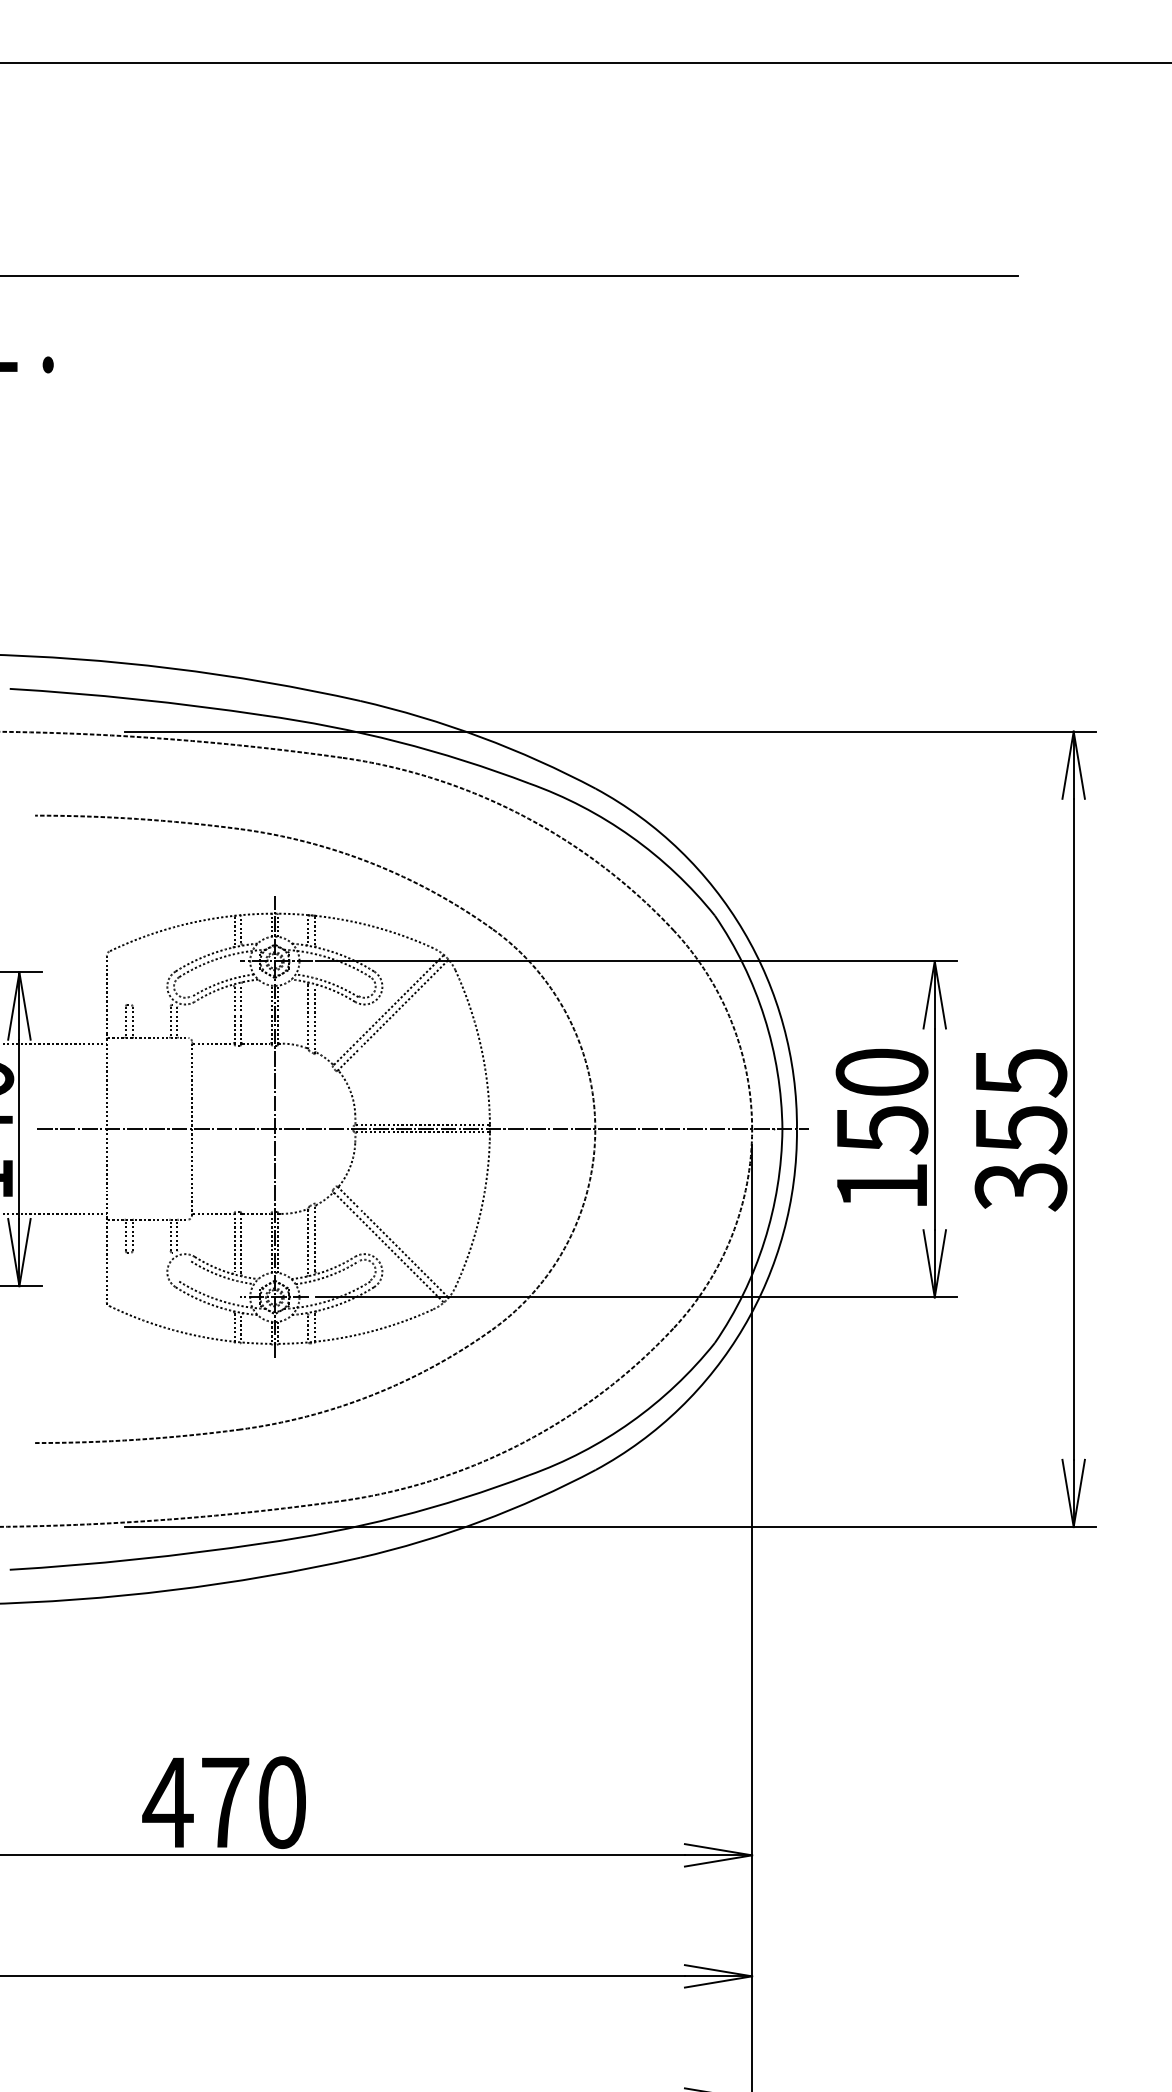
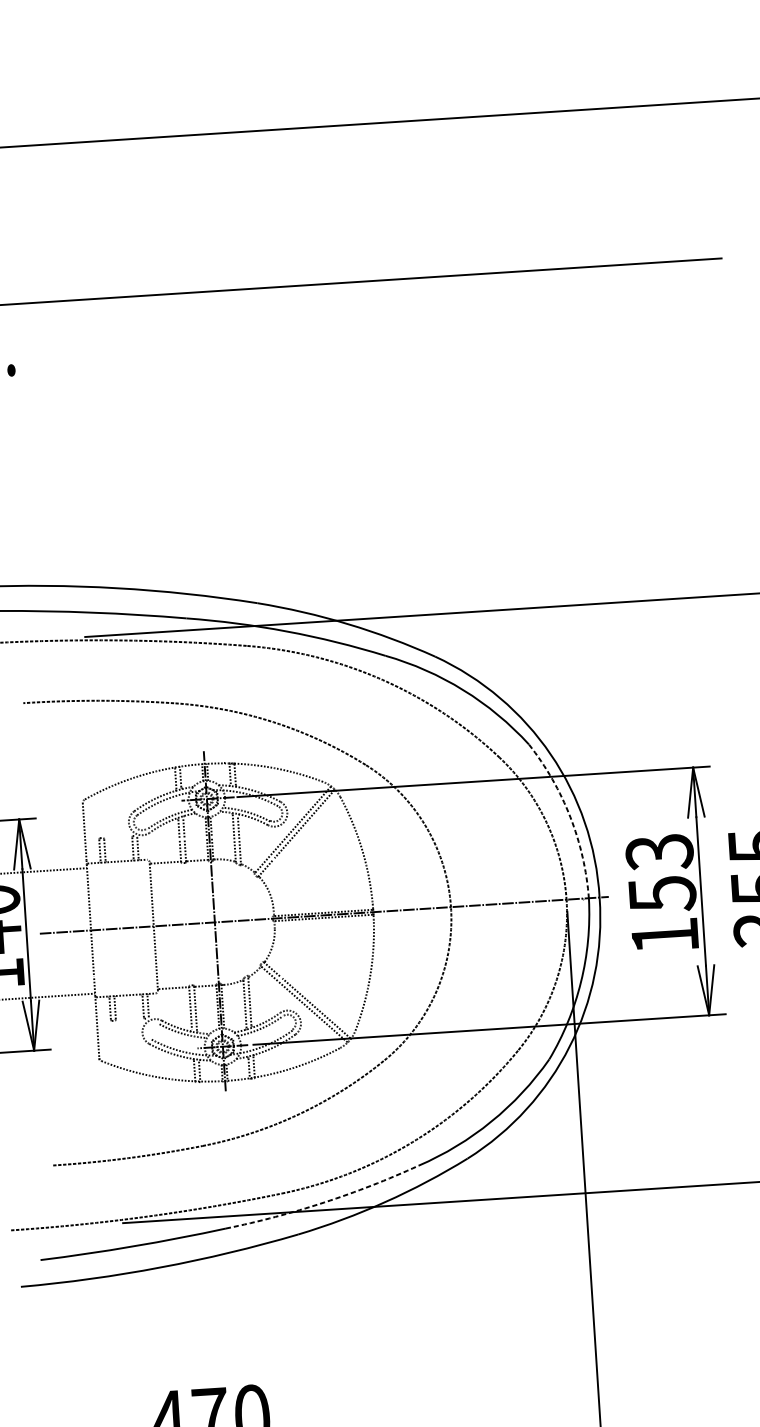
arc: (764, 1017) -> (570, 817), solid -> dashed
text: (881, 1072) -> (659, 852), 150 -> 153
arc: (397, 1516) -> (323, 1202), solid -> dashed

